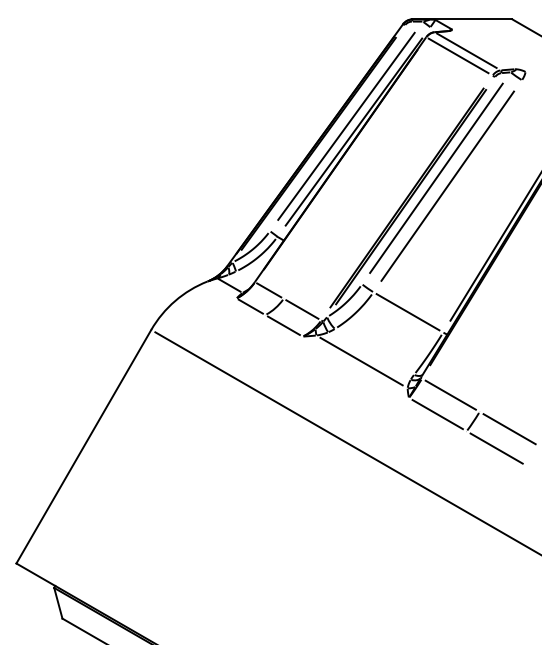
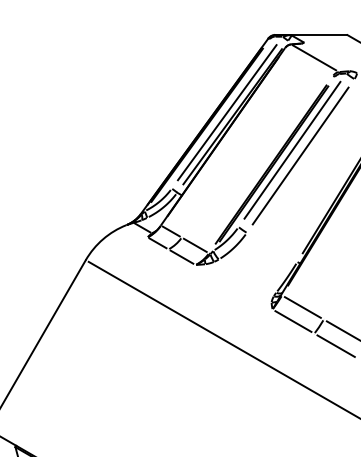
line: (458, 55) -> (308, 61), removed
line: (407, 312) -> (271, 247), removed
line: (361, 361) -> (238, 283), removed

